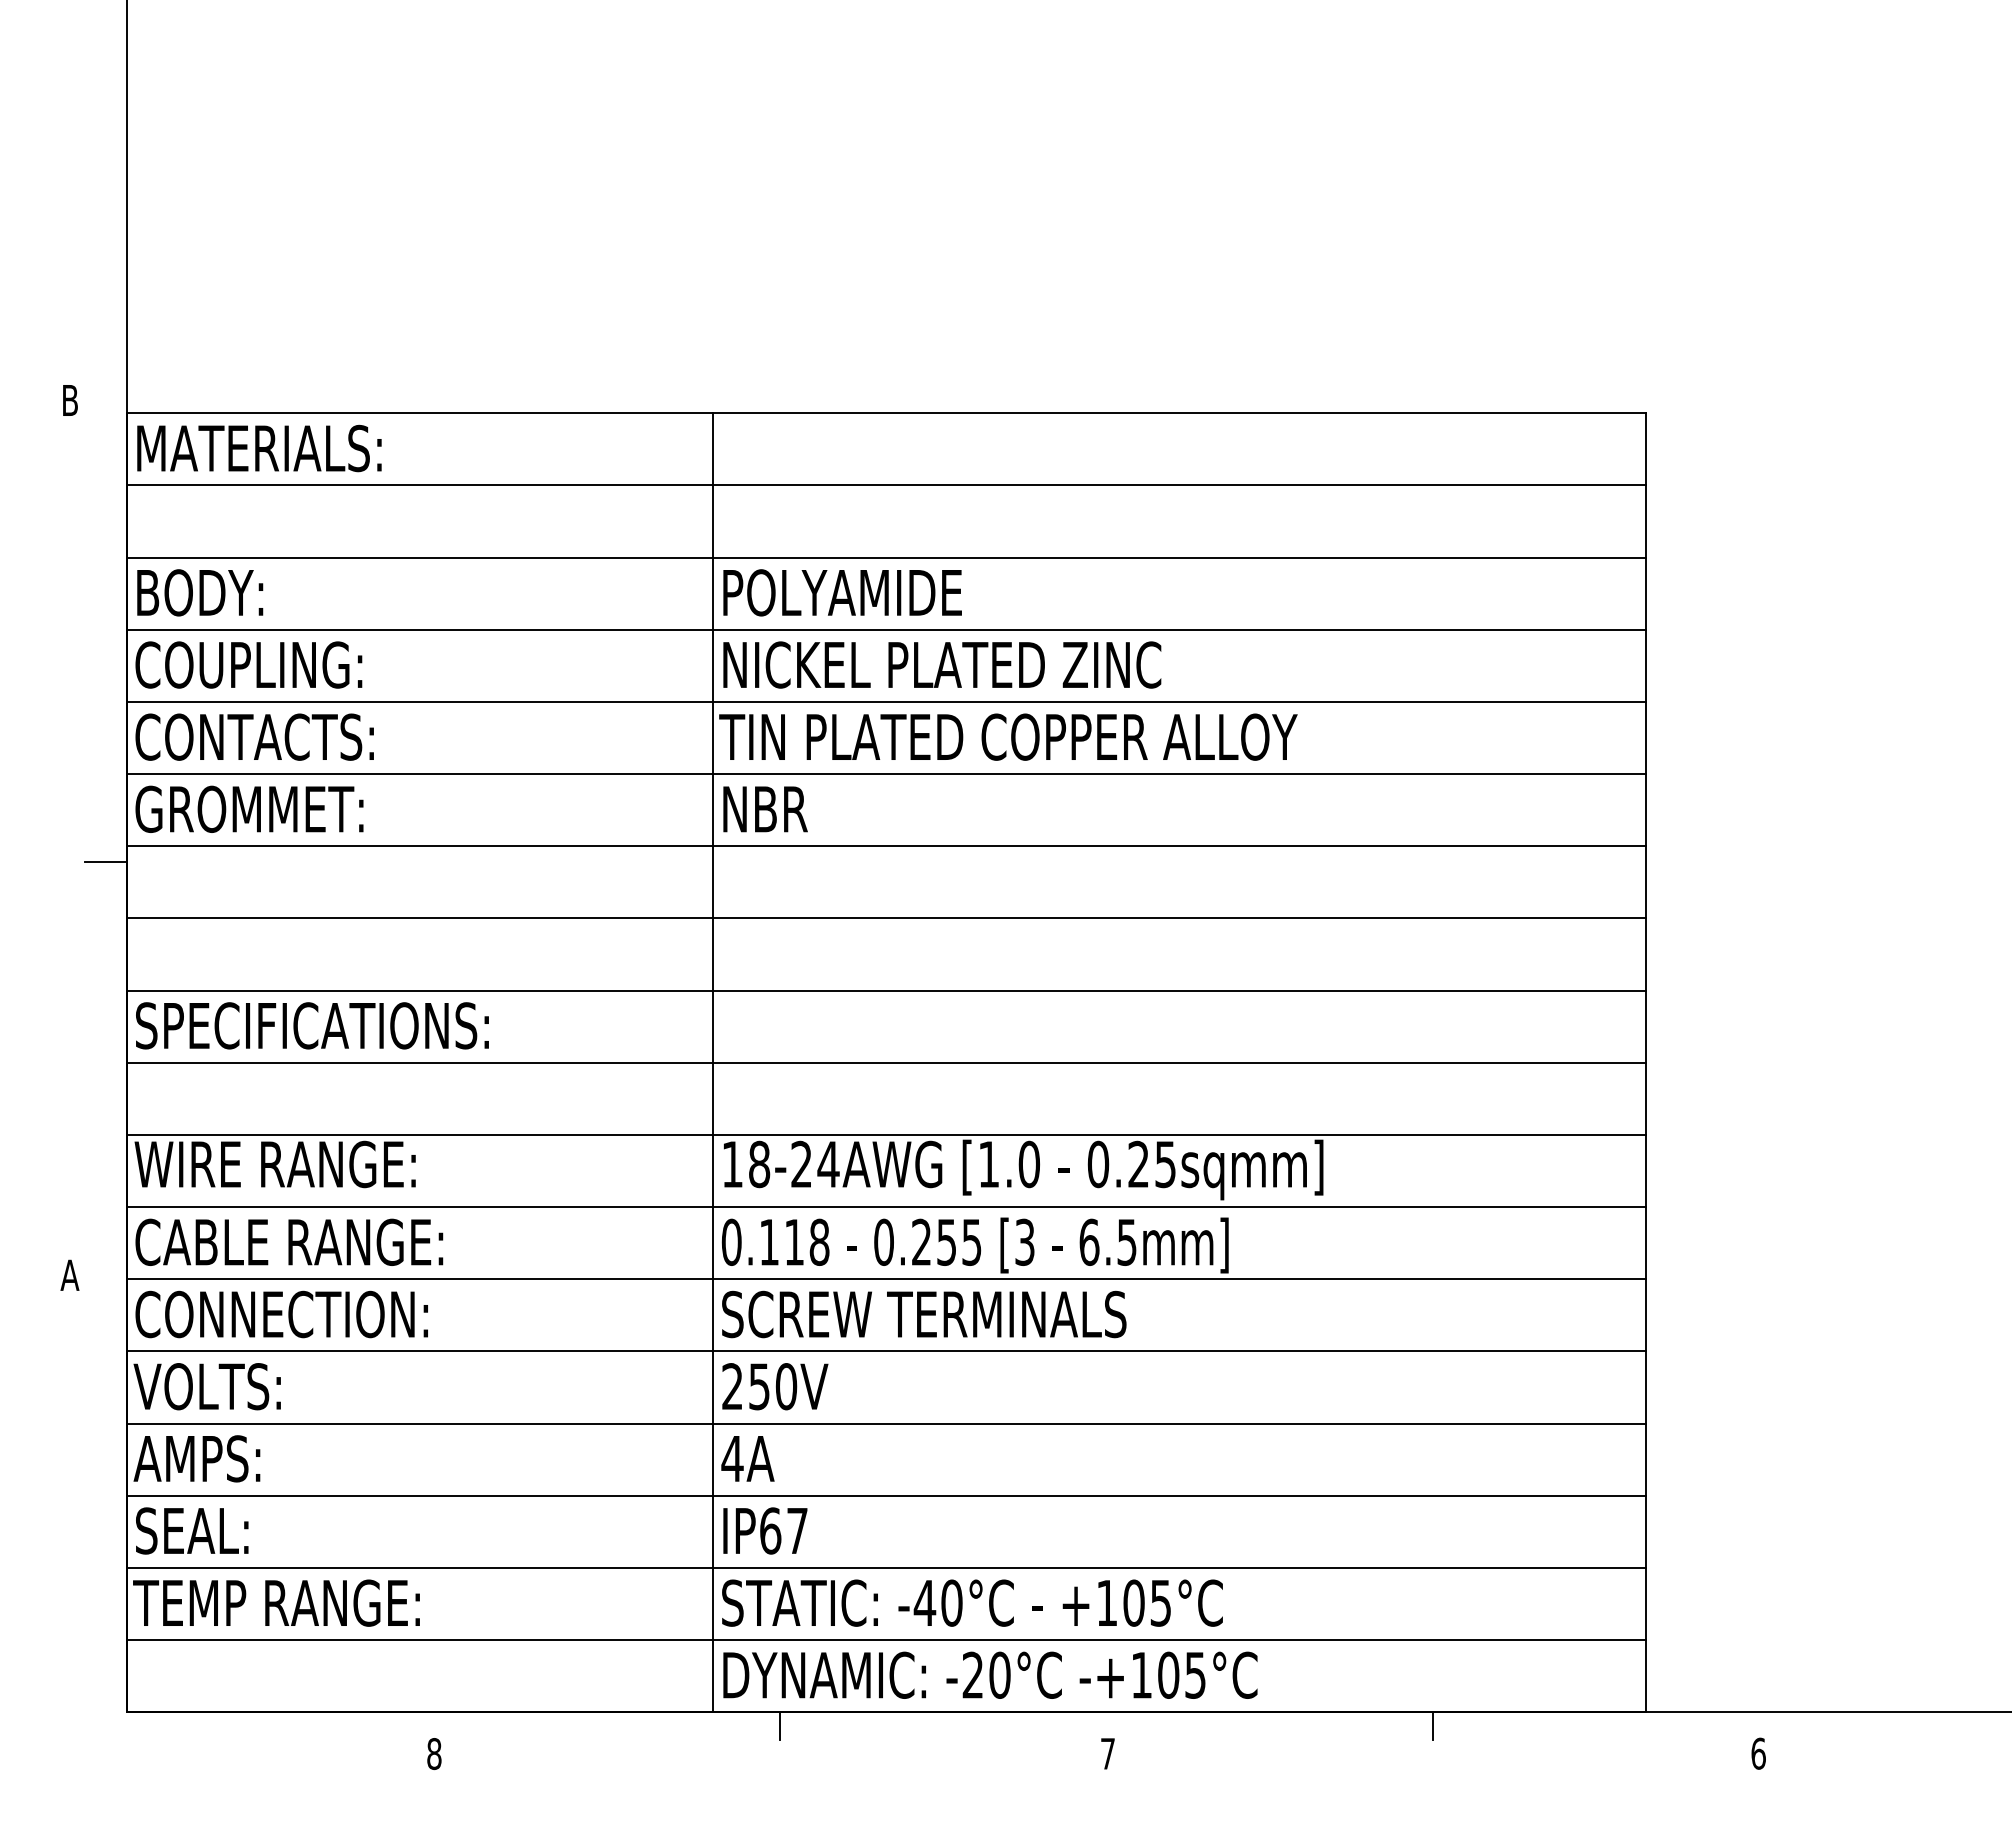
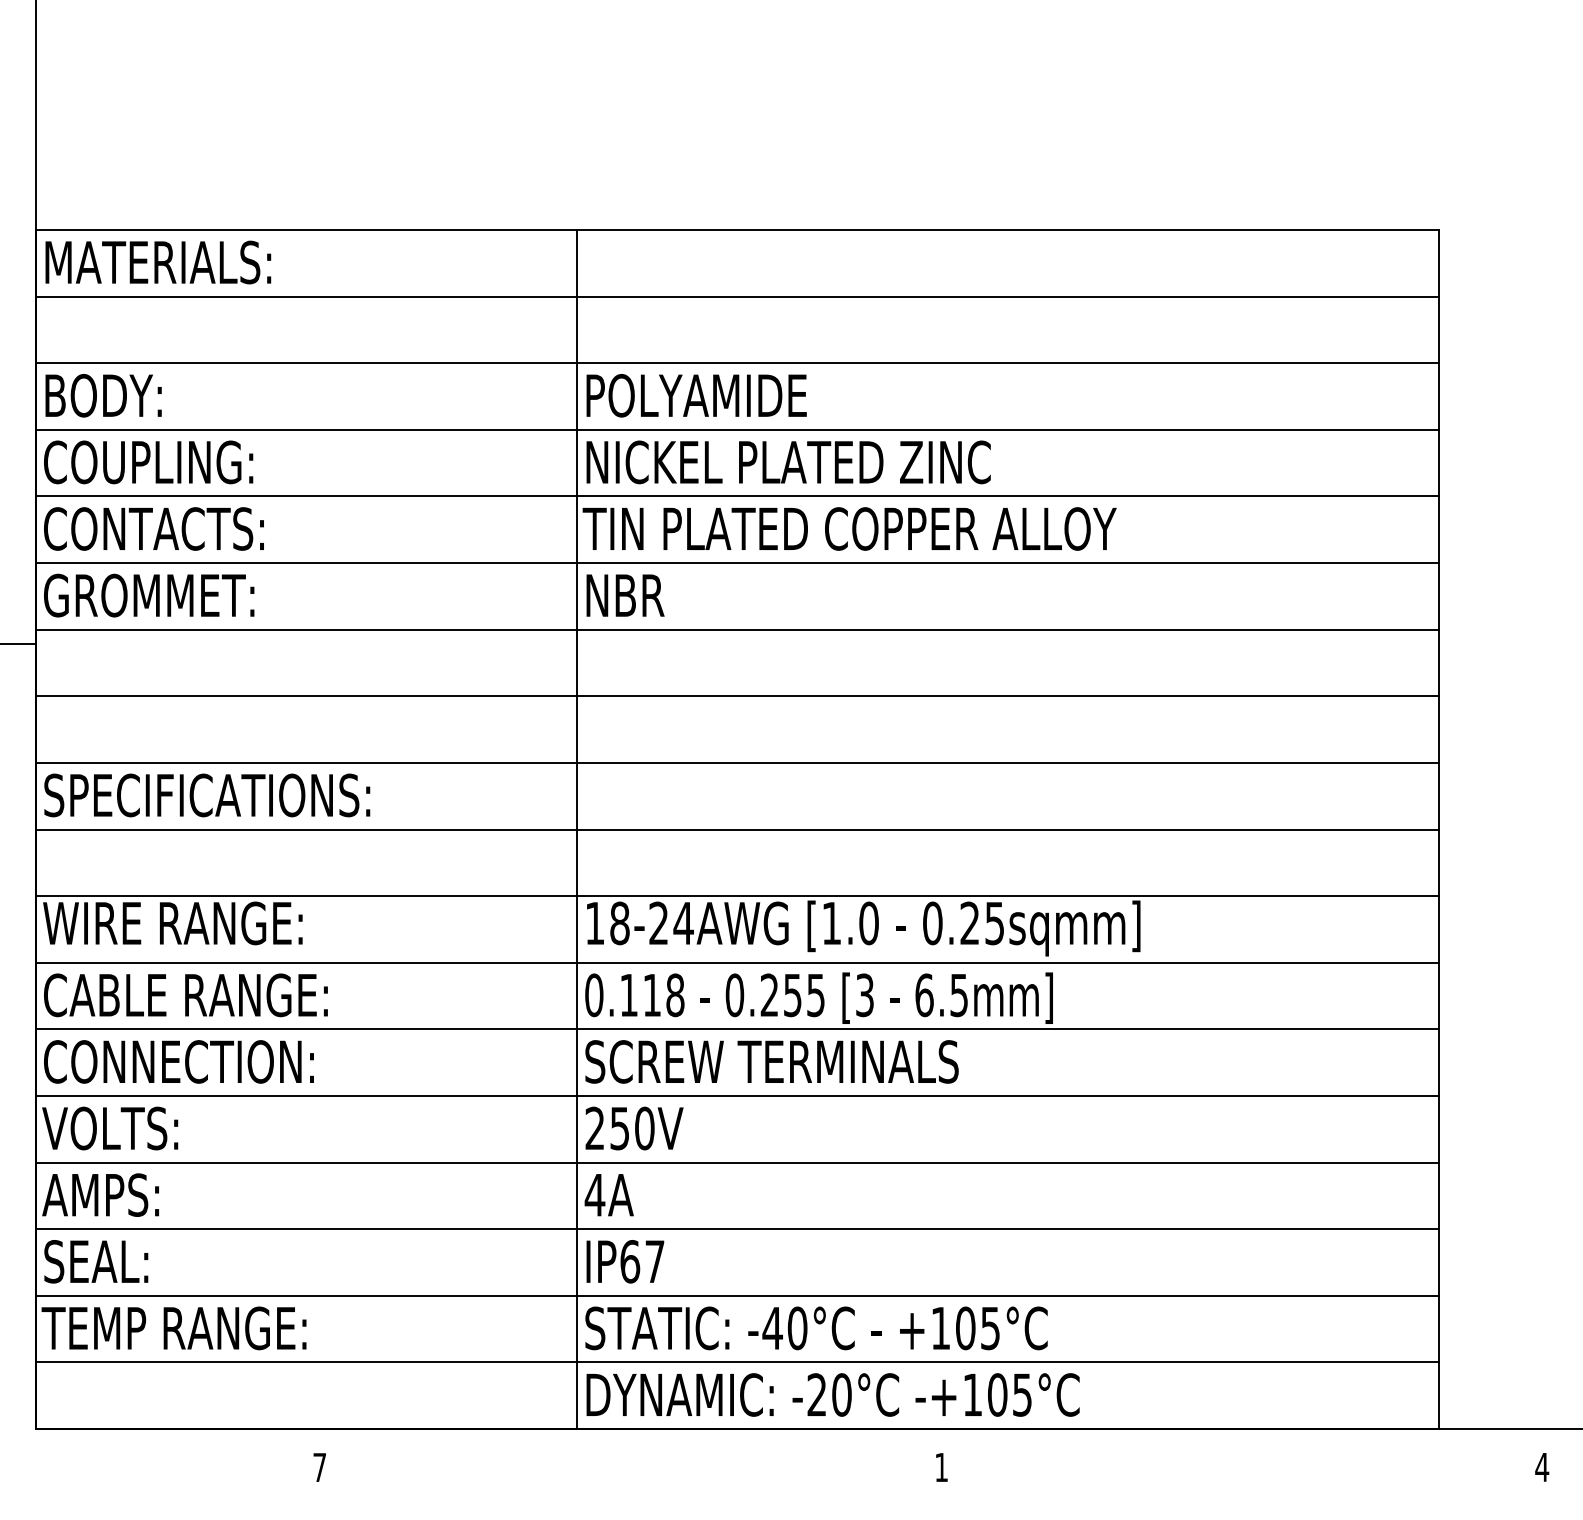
line: (779, 1726) -> (638, 1442), removed
line: (1432, 1726) -> (1241, 1442), removed
text: (1107, 1753) -> (941, 1467), 7 -> 1
text: (1758, 1753) -> (1542, 1467), 6 -> 4
text: (434, 1754) -> (319, 1468), 8 -> 7

